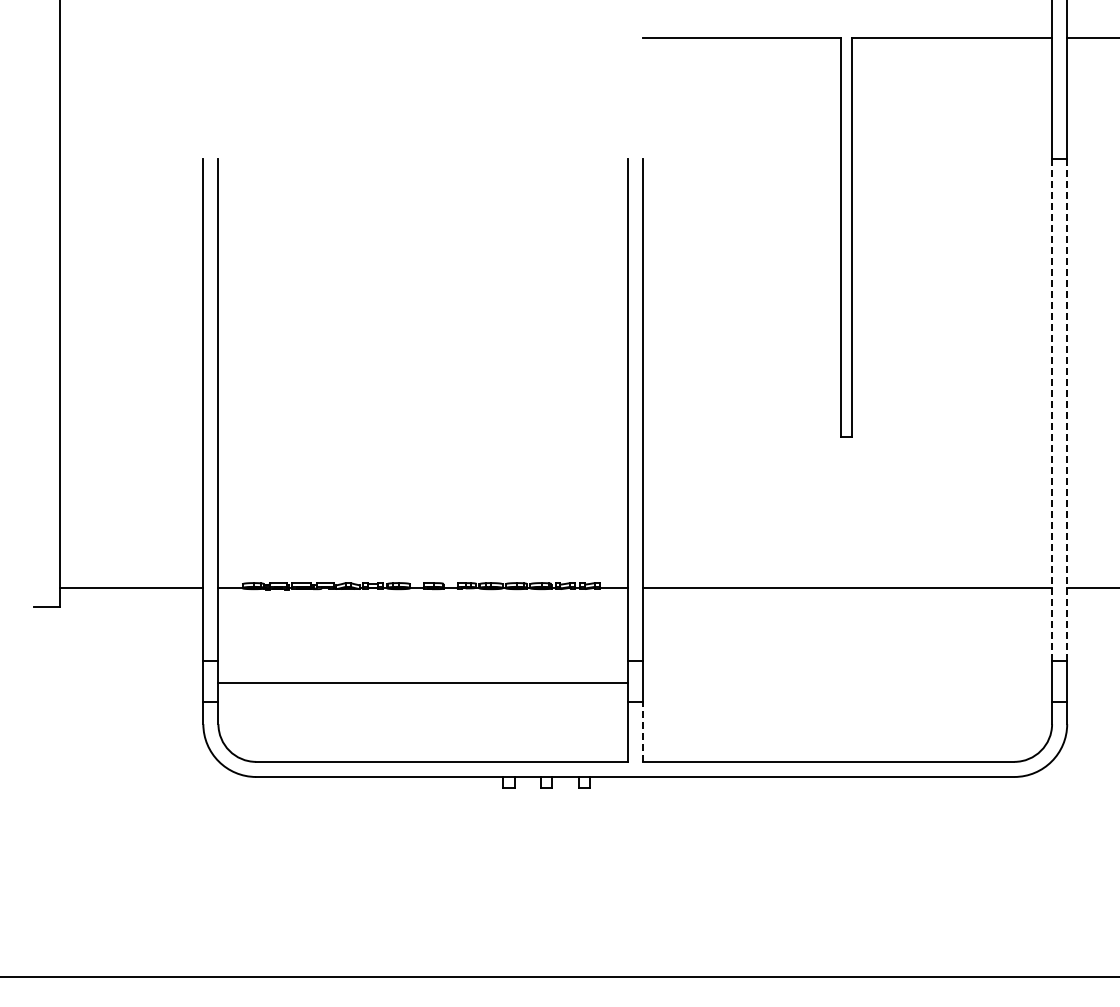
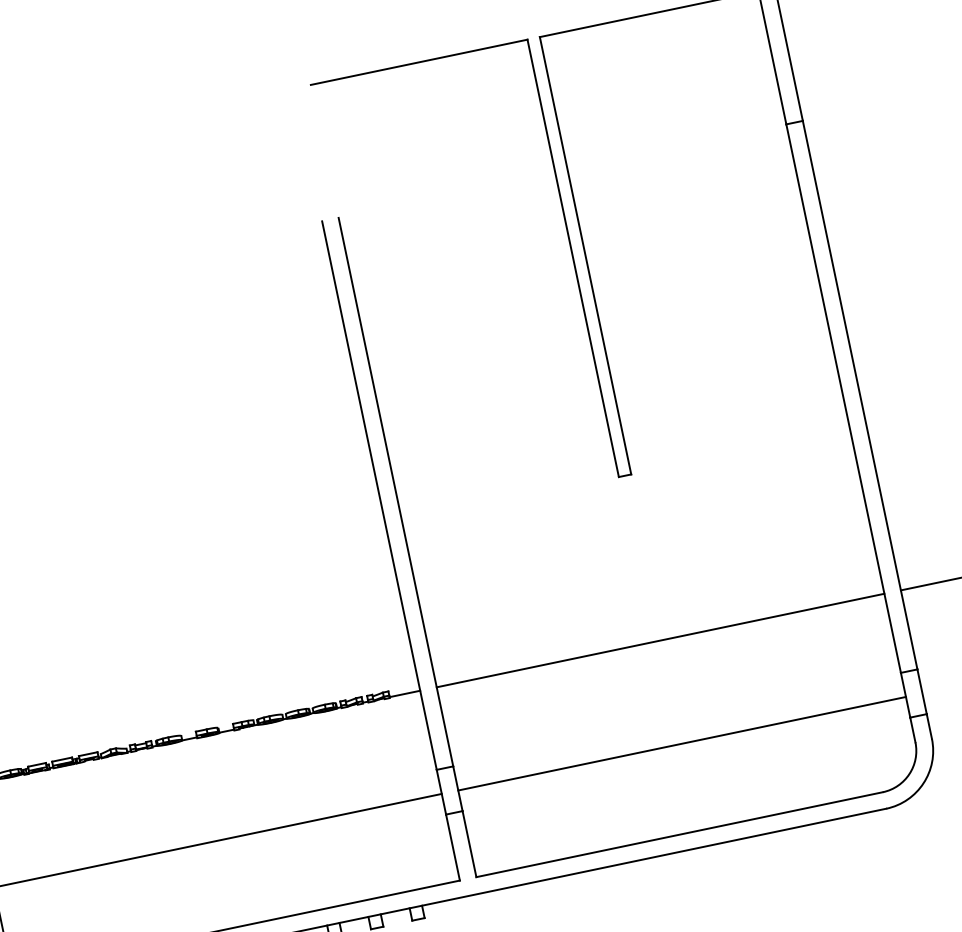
line: (1052, 409) -> (843, 398), dashed -> solid
line: (1067, 409) -> (860, 394), dashed -> solid
line: (847, 682) -> (682, 743), added
line: (642, 731) -> (469, 843), dashed -> solid

